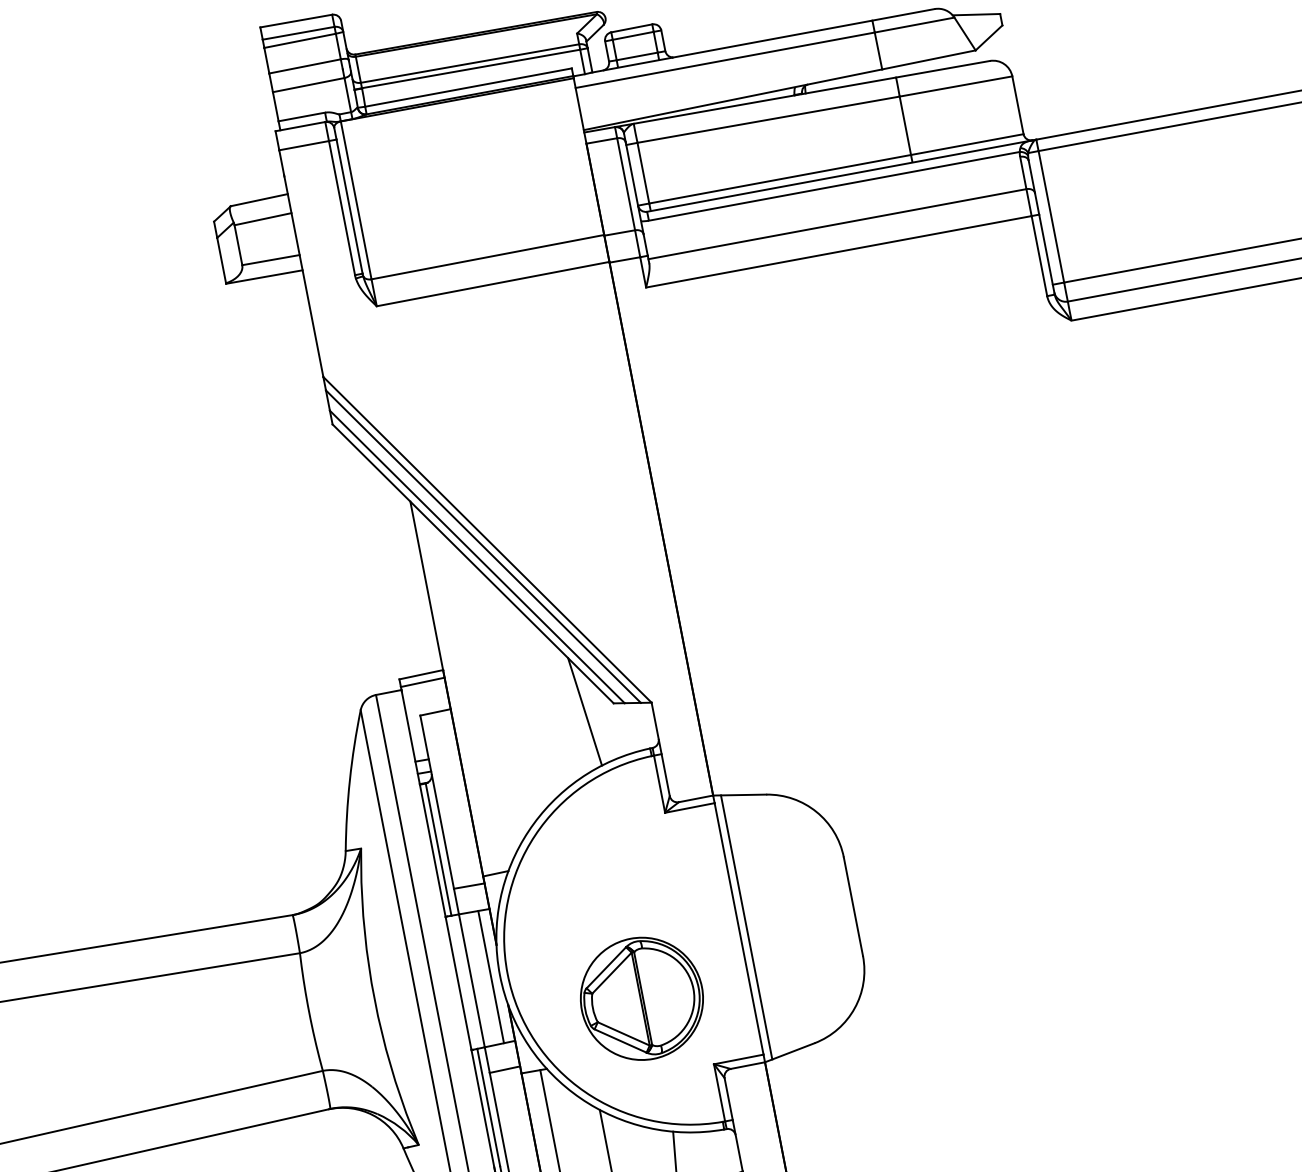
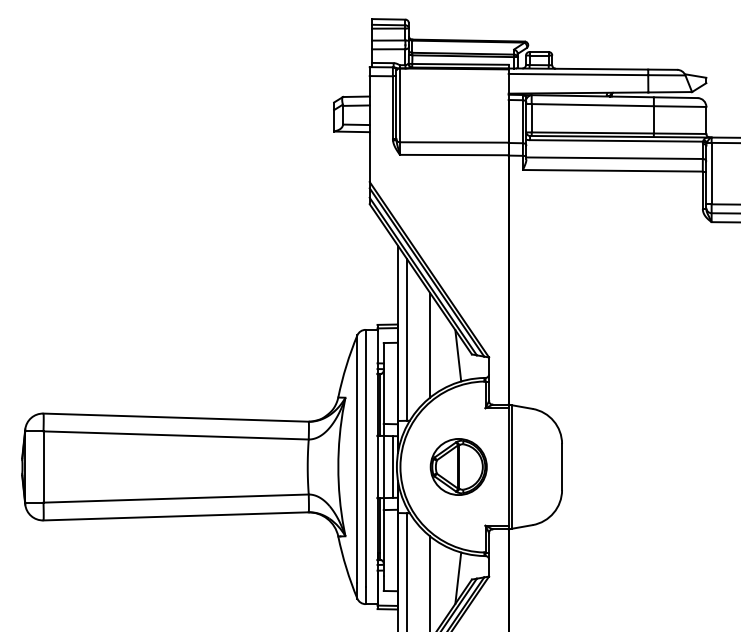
line: (467, 698) -> (406, 339), added
line: (520, 699) -> (430, 344), added
part: (641, 997) -> (458, 466), moved

